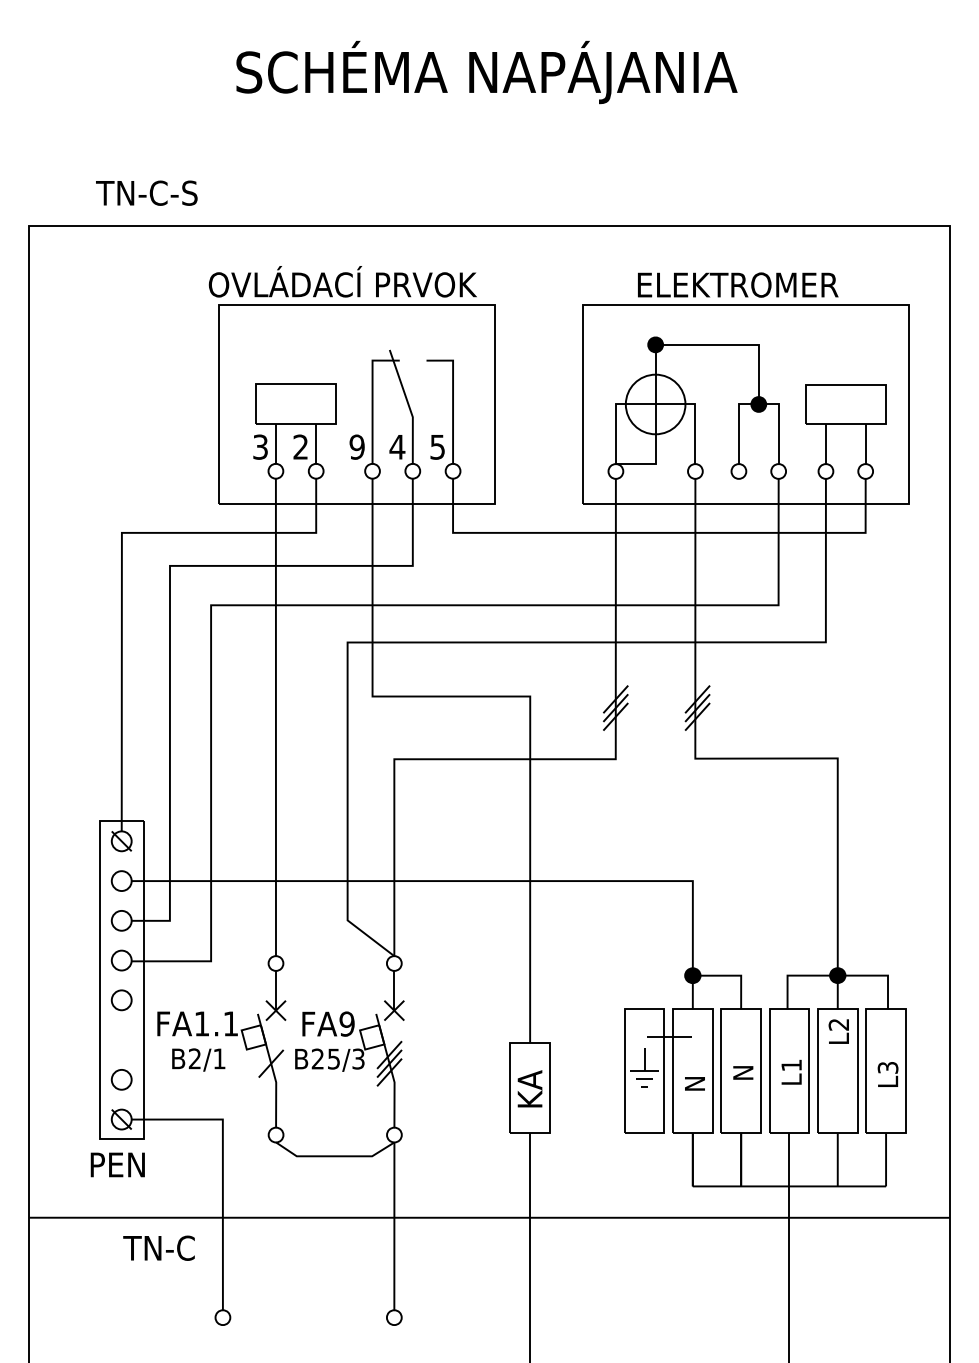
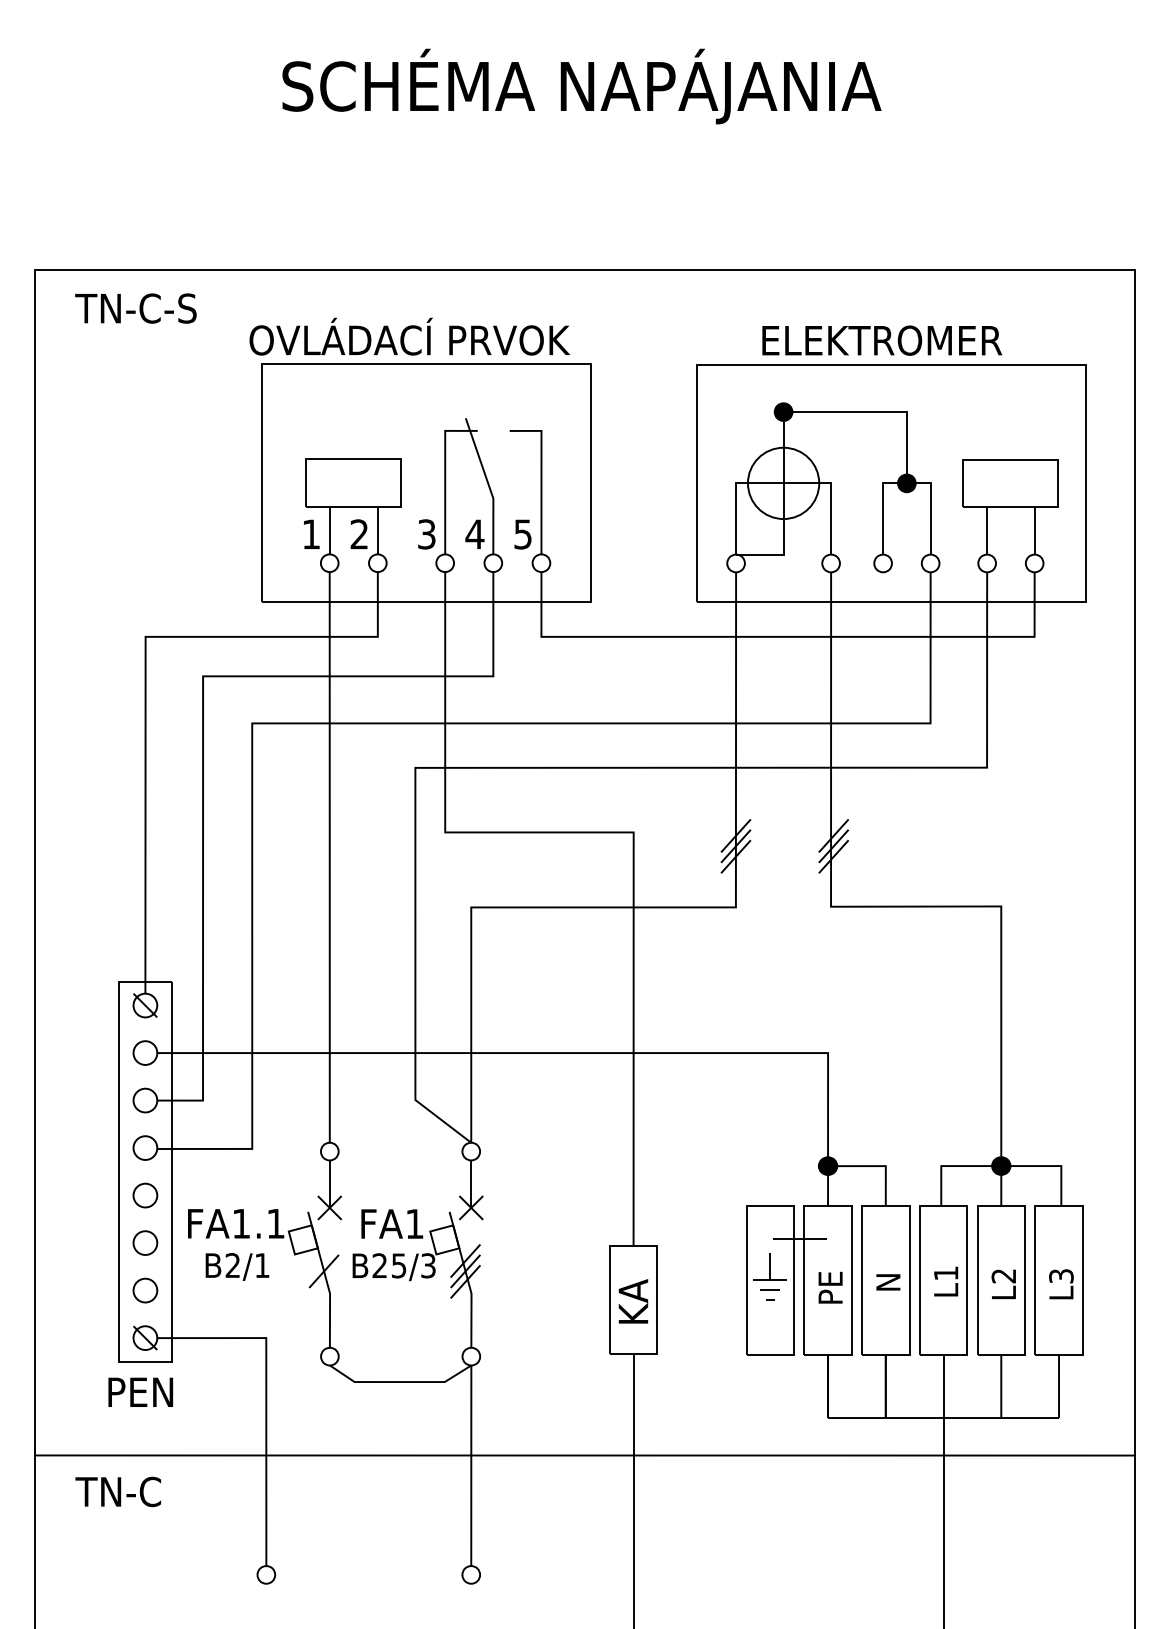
text: (146, 192) -> (135, 307), moved
text: (260, 446) -> (311, 533), 3 -> 1
text: (356, 446) -> (426, 533), 9 -> 3
text: (346, 1023) -> (414, 1223), FA9 -> FA1
text: (838, 1031) -> (1003, 1284), moved
part: (121, 1039) -> (145, 1242), added
text: (694, 1076) -> (830, 1286), N -> PE
text: (158, 1247) -> (117, 1491), moved

